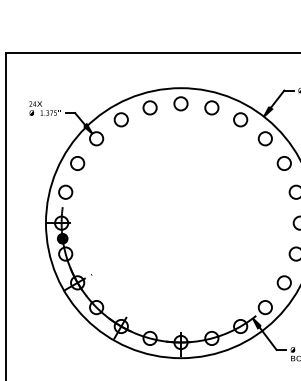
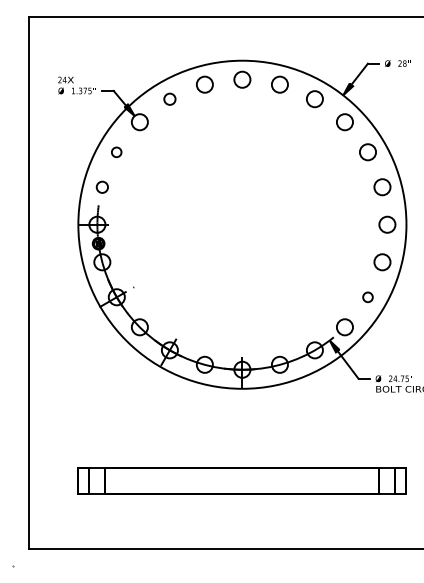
circle: (120, 120) -> (169, 99), size x0.7
circle: (77, 163) -> (116, 152), size x0.6
circle: (65, 192) -> (102, 187), size x0.7
circle: (283, 283) -> (367, 297), size x0.6

